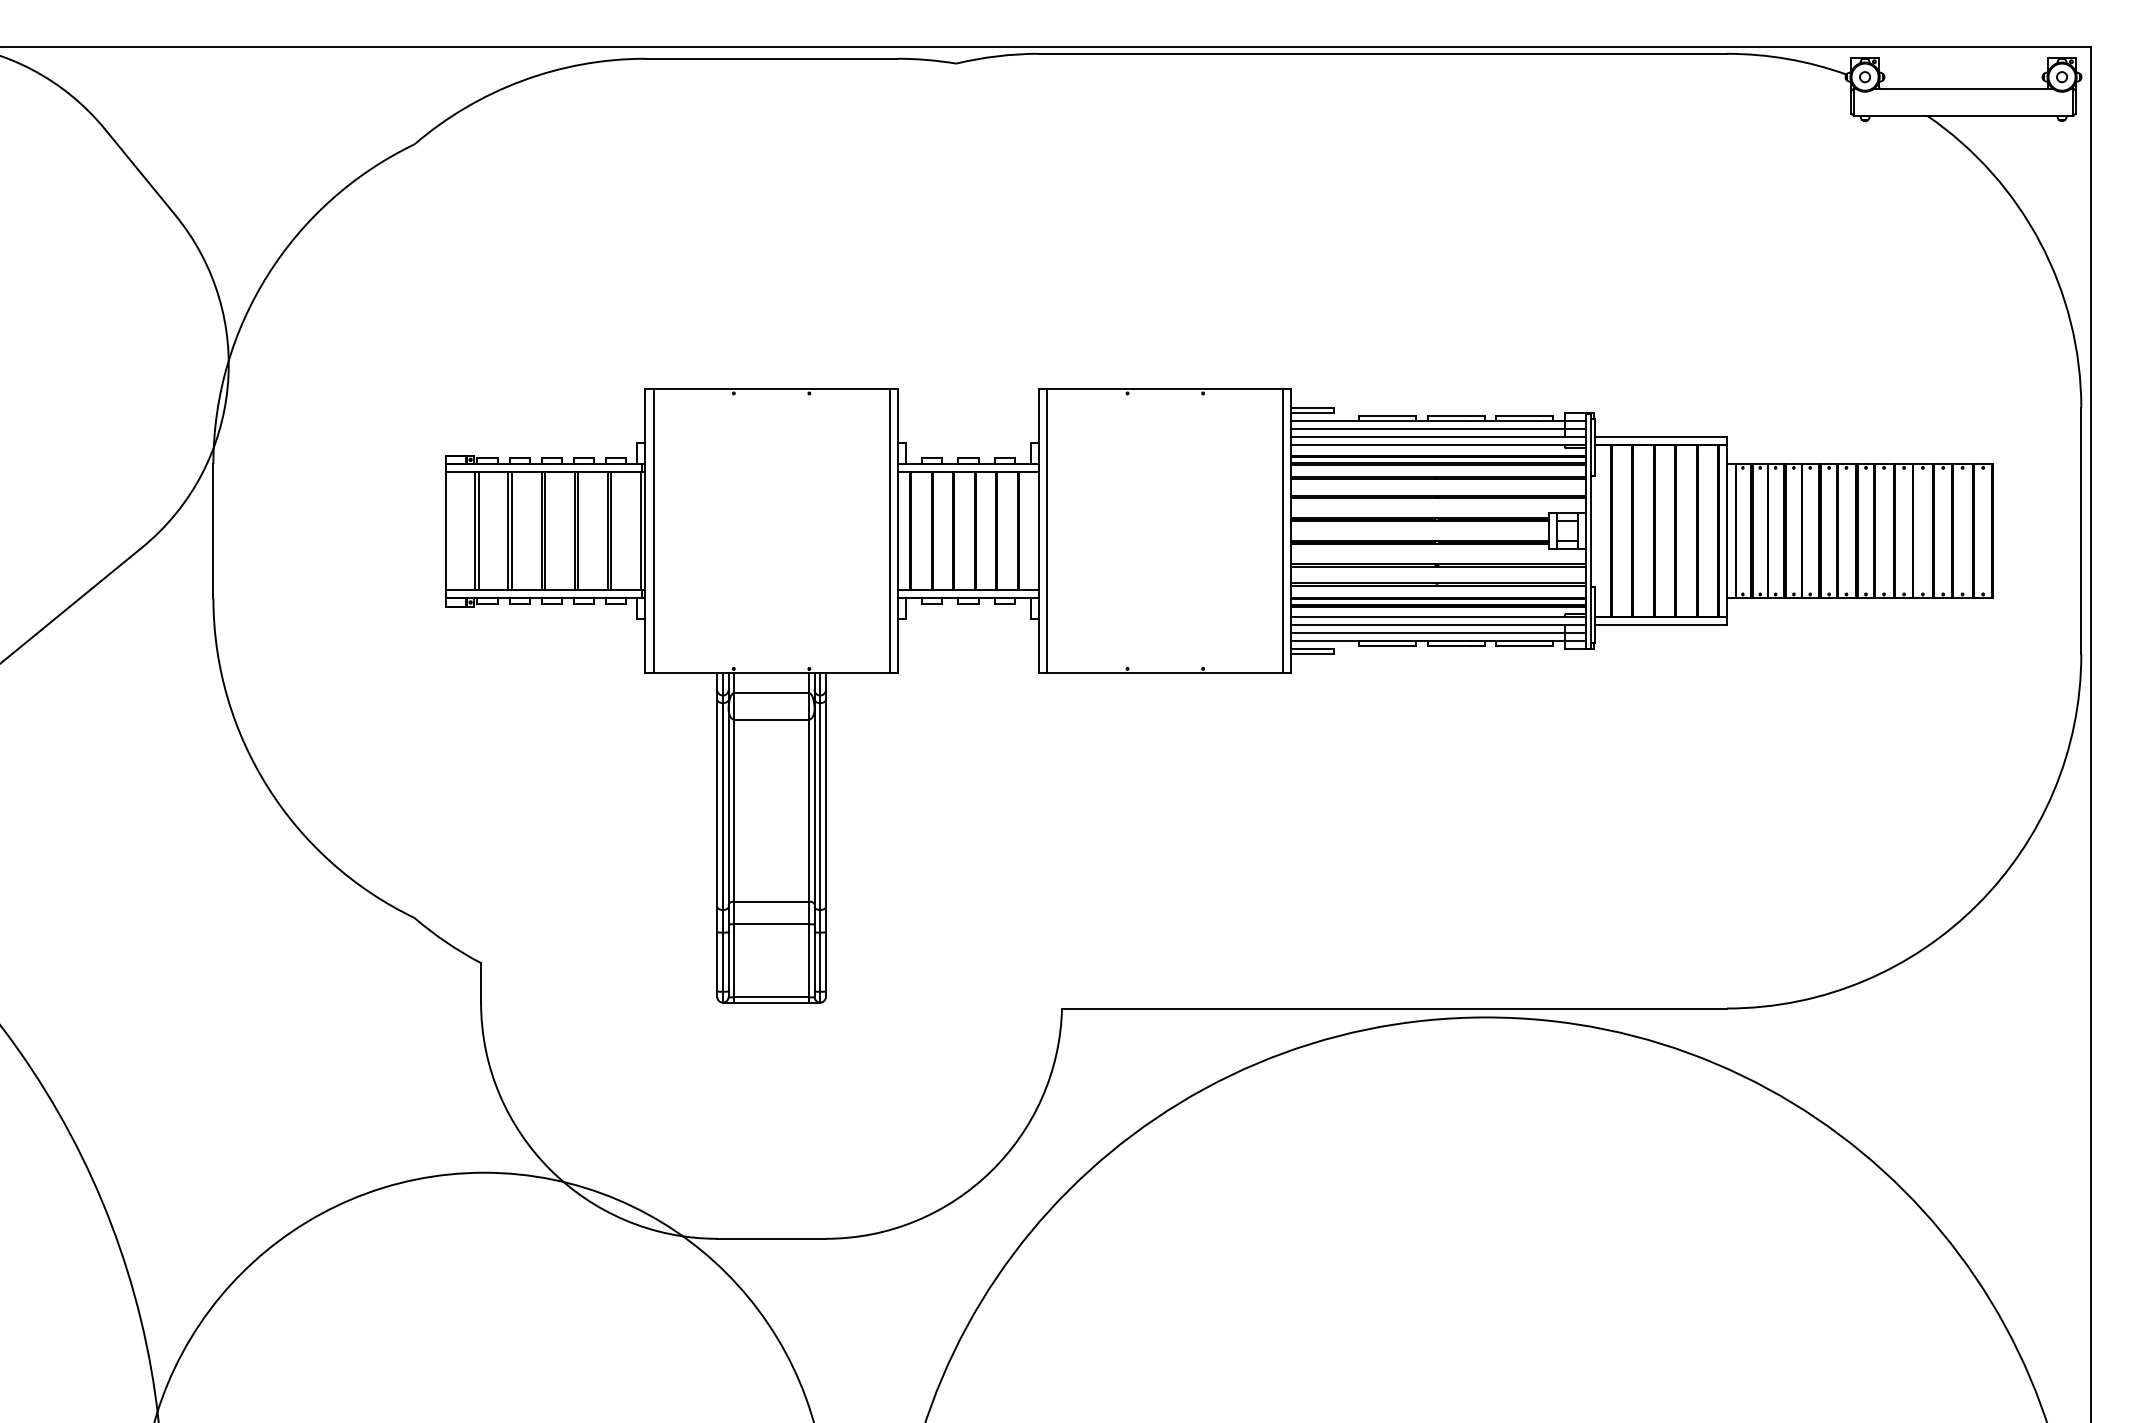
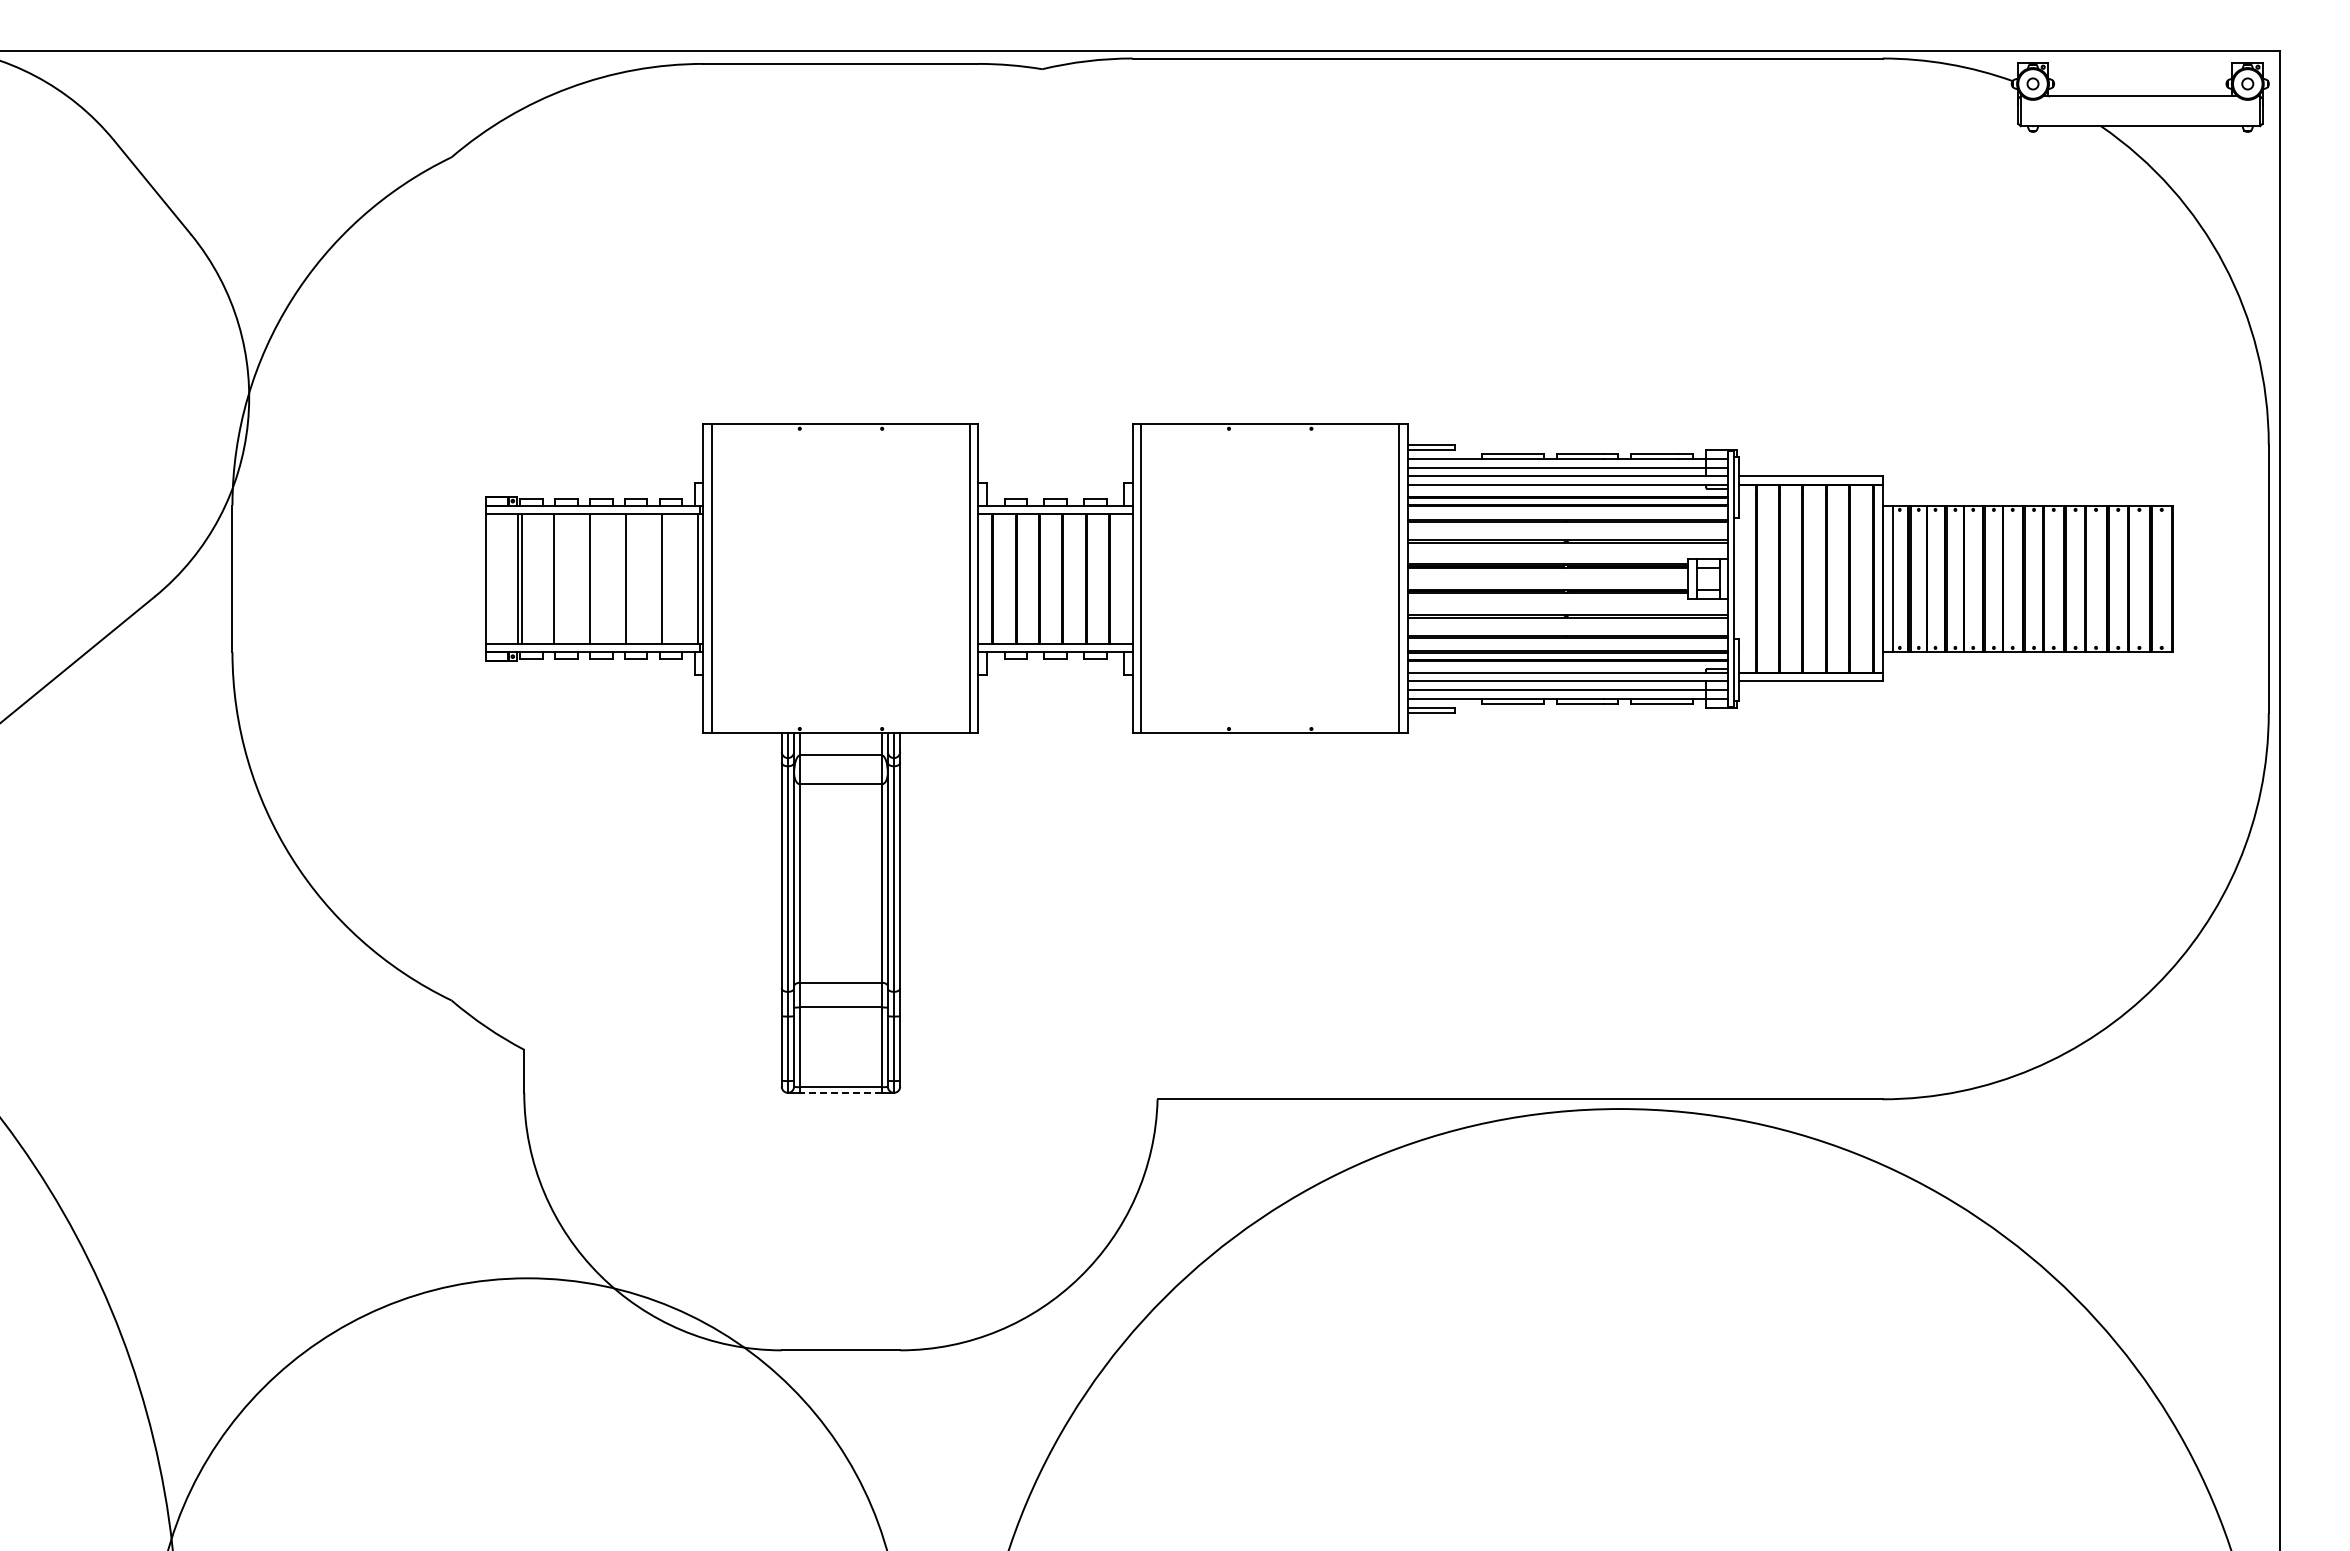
line: (511, 530) -> (557, 578), removed
line: (545, 530) -> (594, 578), removed
line: (578, 530) -> (630, 578), removed
line: (611, 530) -> (666, 578), removed
line: (771, 1002) -> (840, 1092), solid -> dashed

